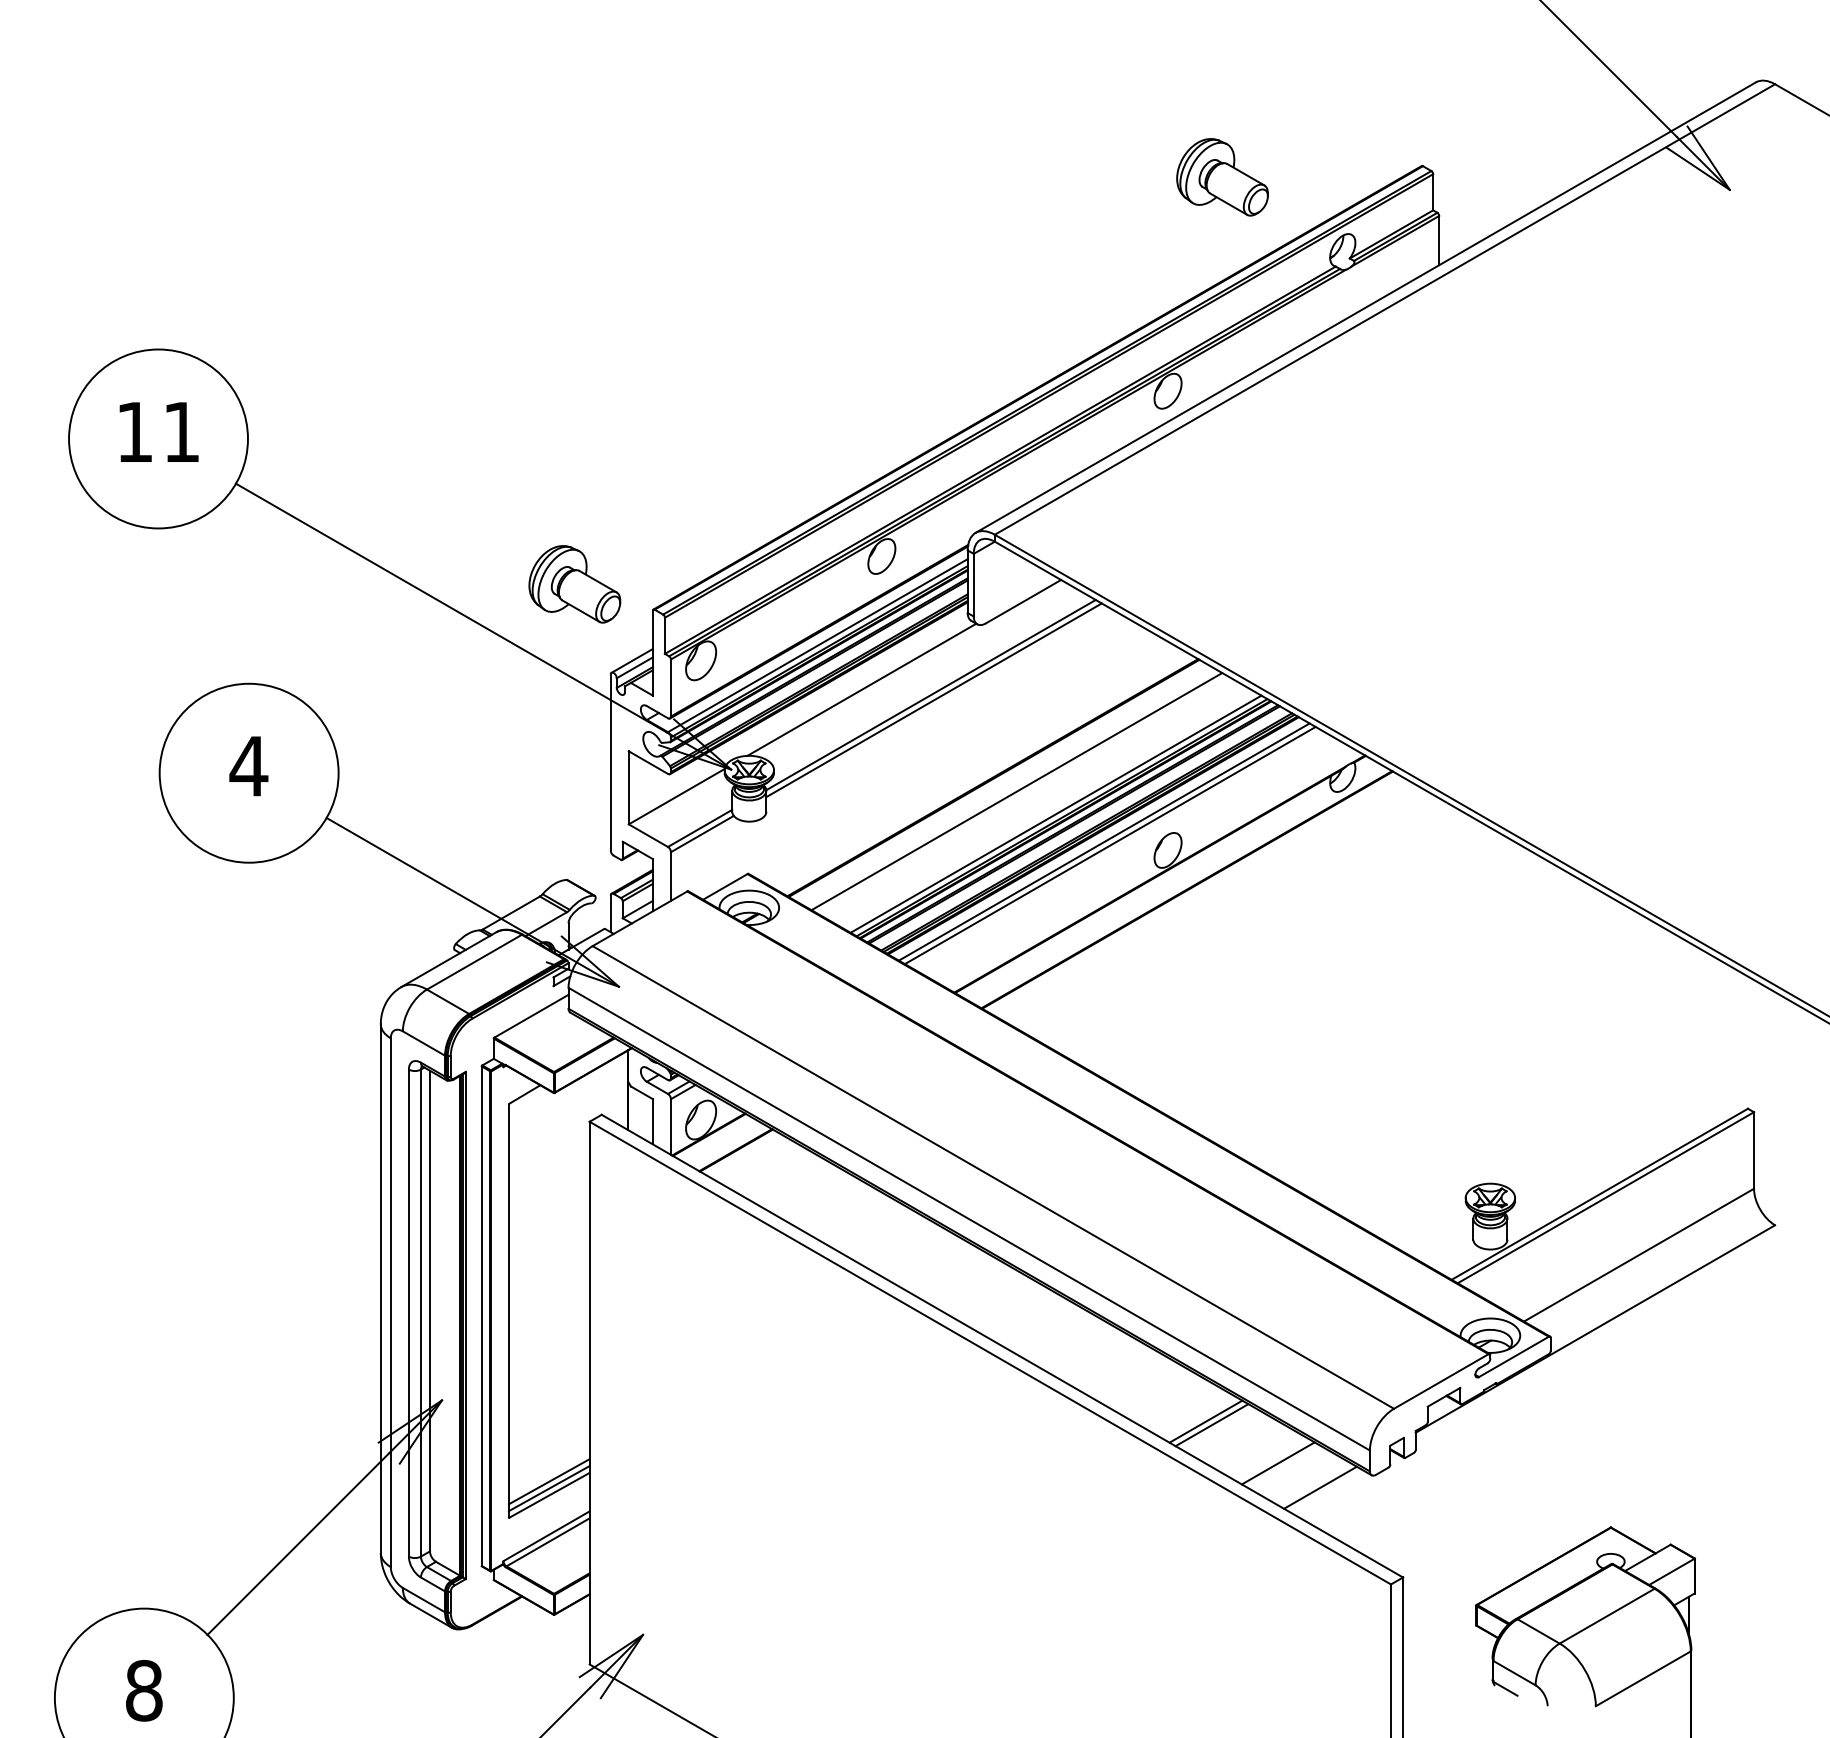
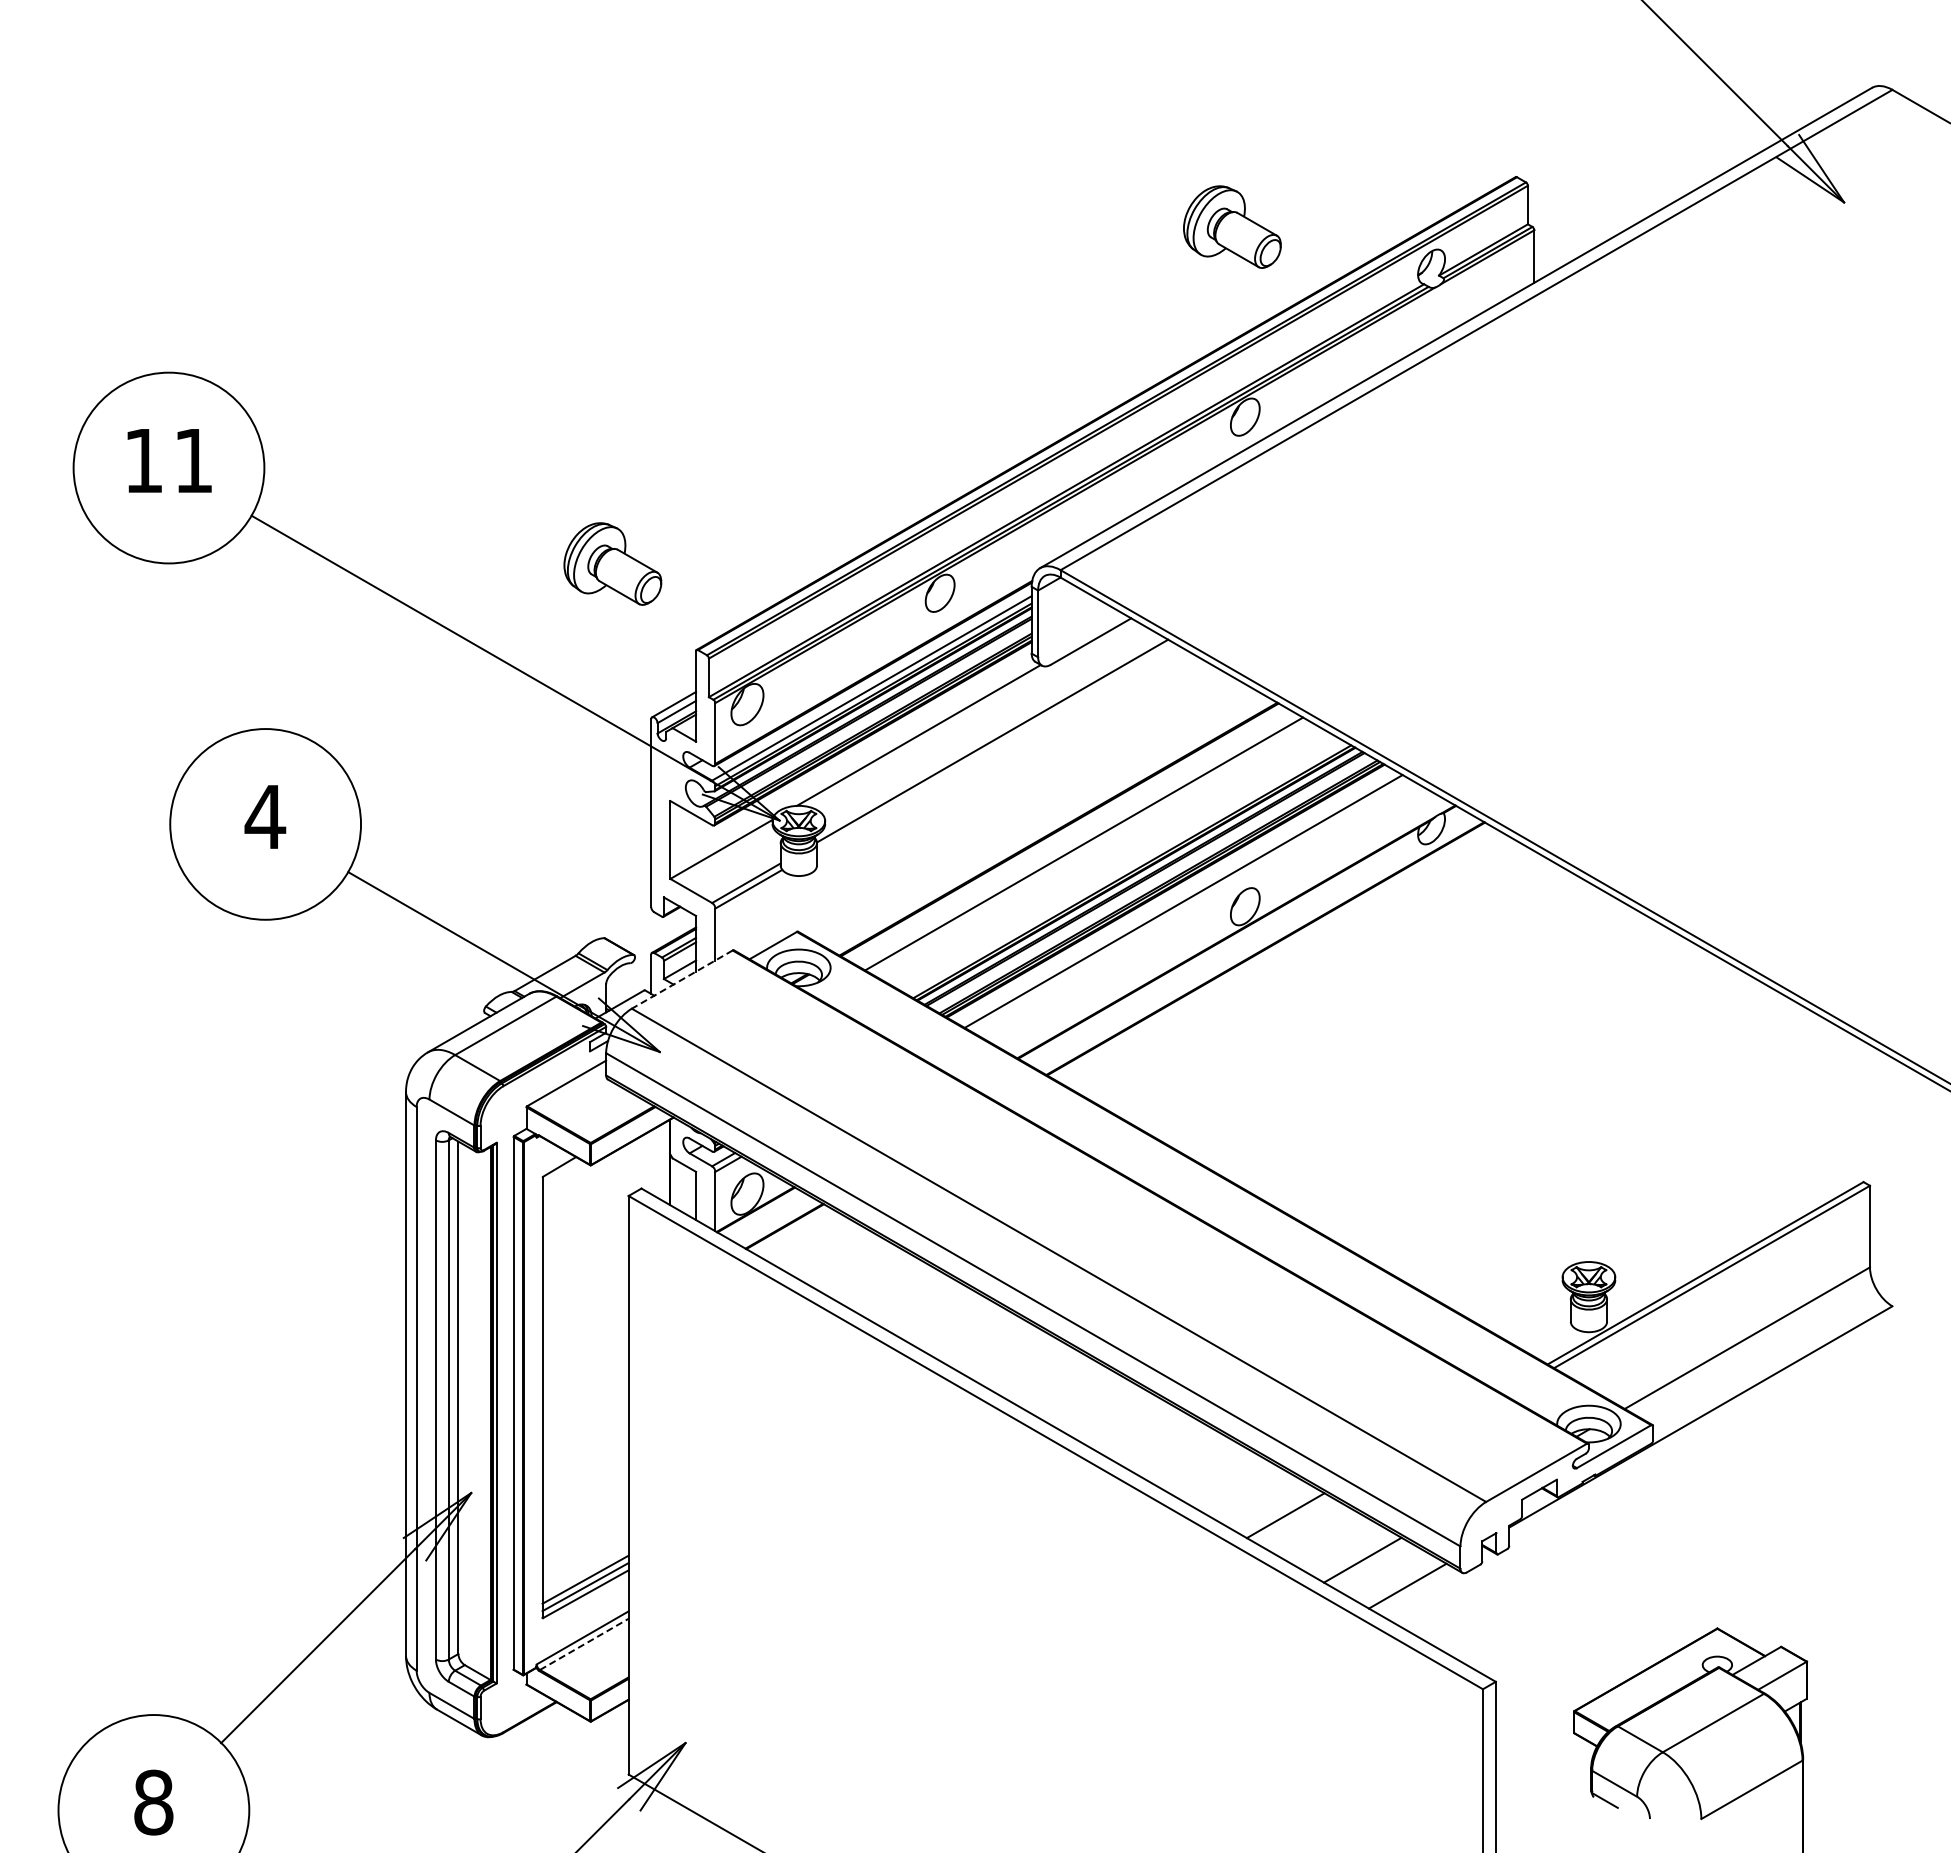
part: (1222, 176) -> (1232, 226), moved
part: (574, 583) -> (612, 563), moved
line: (933, 700) -> (995, 746), removed
line: (1055, 813) -> (1125, 867), removed
line: (1104, 841) -> (1177, 897), removed
line: (639, 918) -> (681, 979), solid -> dashed
line: (1211, 1425) -> (1291, 1519), removed
line: (548, 1542) -> (584, 1644), solid -> dashed

